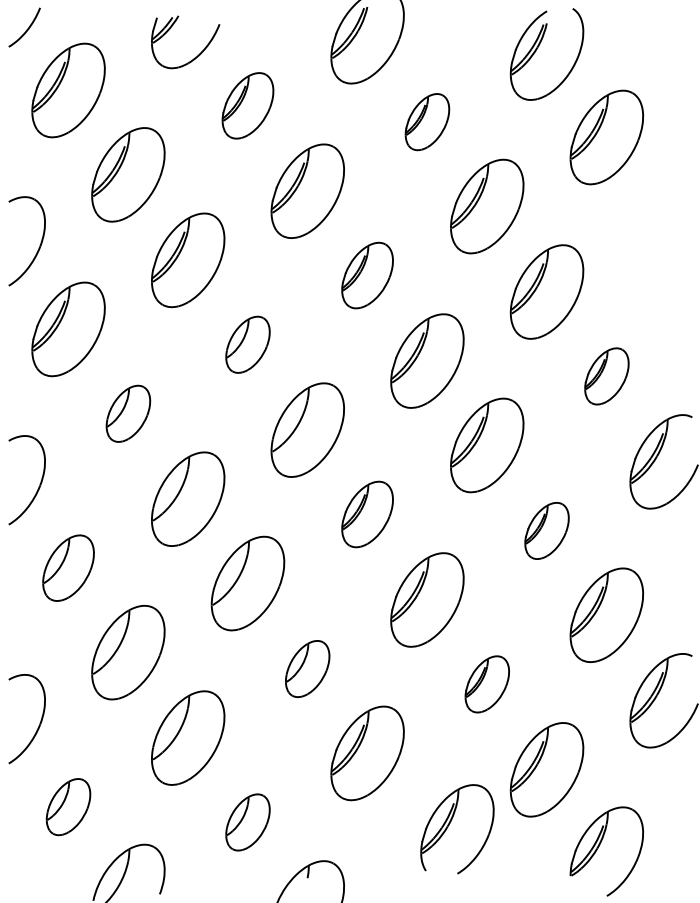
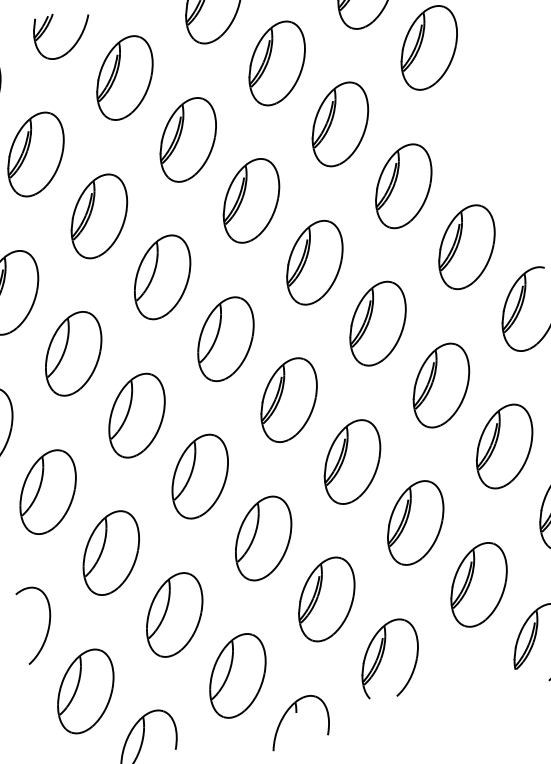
part: (247, 105) -> (124, 77), size x1.43
part: (427, 121) -> (277, 62), size x1.67
part: (367, 275) -> (251, 200), size x1.43
part: (247, 344) -> (162, 277), size x1.67
part: (606, 376) -> (466, 247), size x1.67
part: (128, 413) -> (73, 353), size x1.67
part: (367, 514) -> (289, 400), size x1.43
part: (546, 530) -> (440, 385), size x1.67
part: (68, 567) -> (47, 491), size x1.43
part: (307, 668) -> (263, 538), size x1.67
part: (487, 684) -> (415, 523), size x1.67
part: (68, 806) -> (85, 690), size x1.67
part: (247, 822) -> (237, 676), size x1.67
part: (449, 825) -> (382, 657), moved

